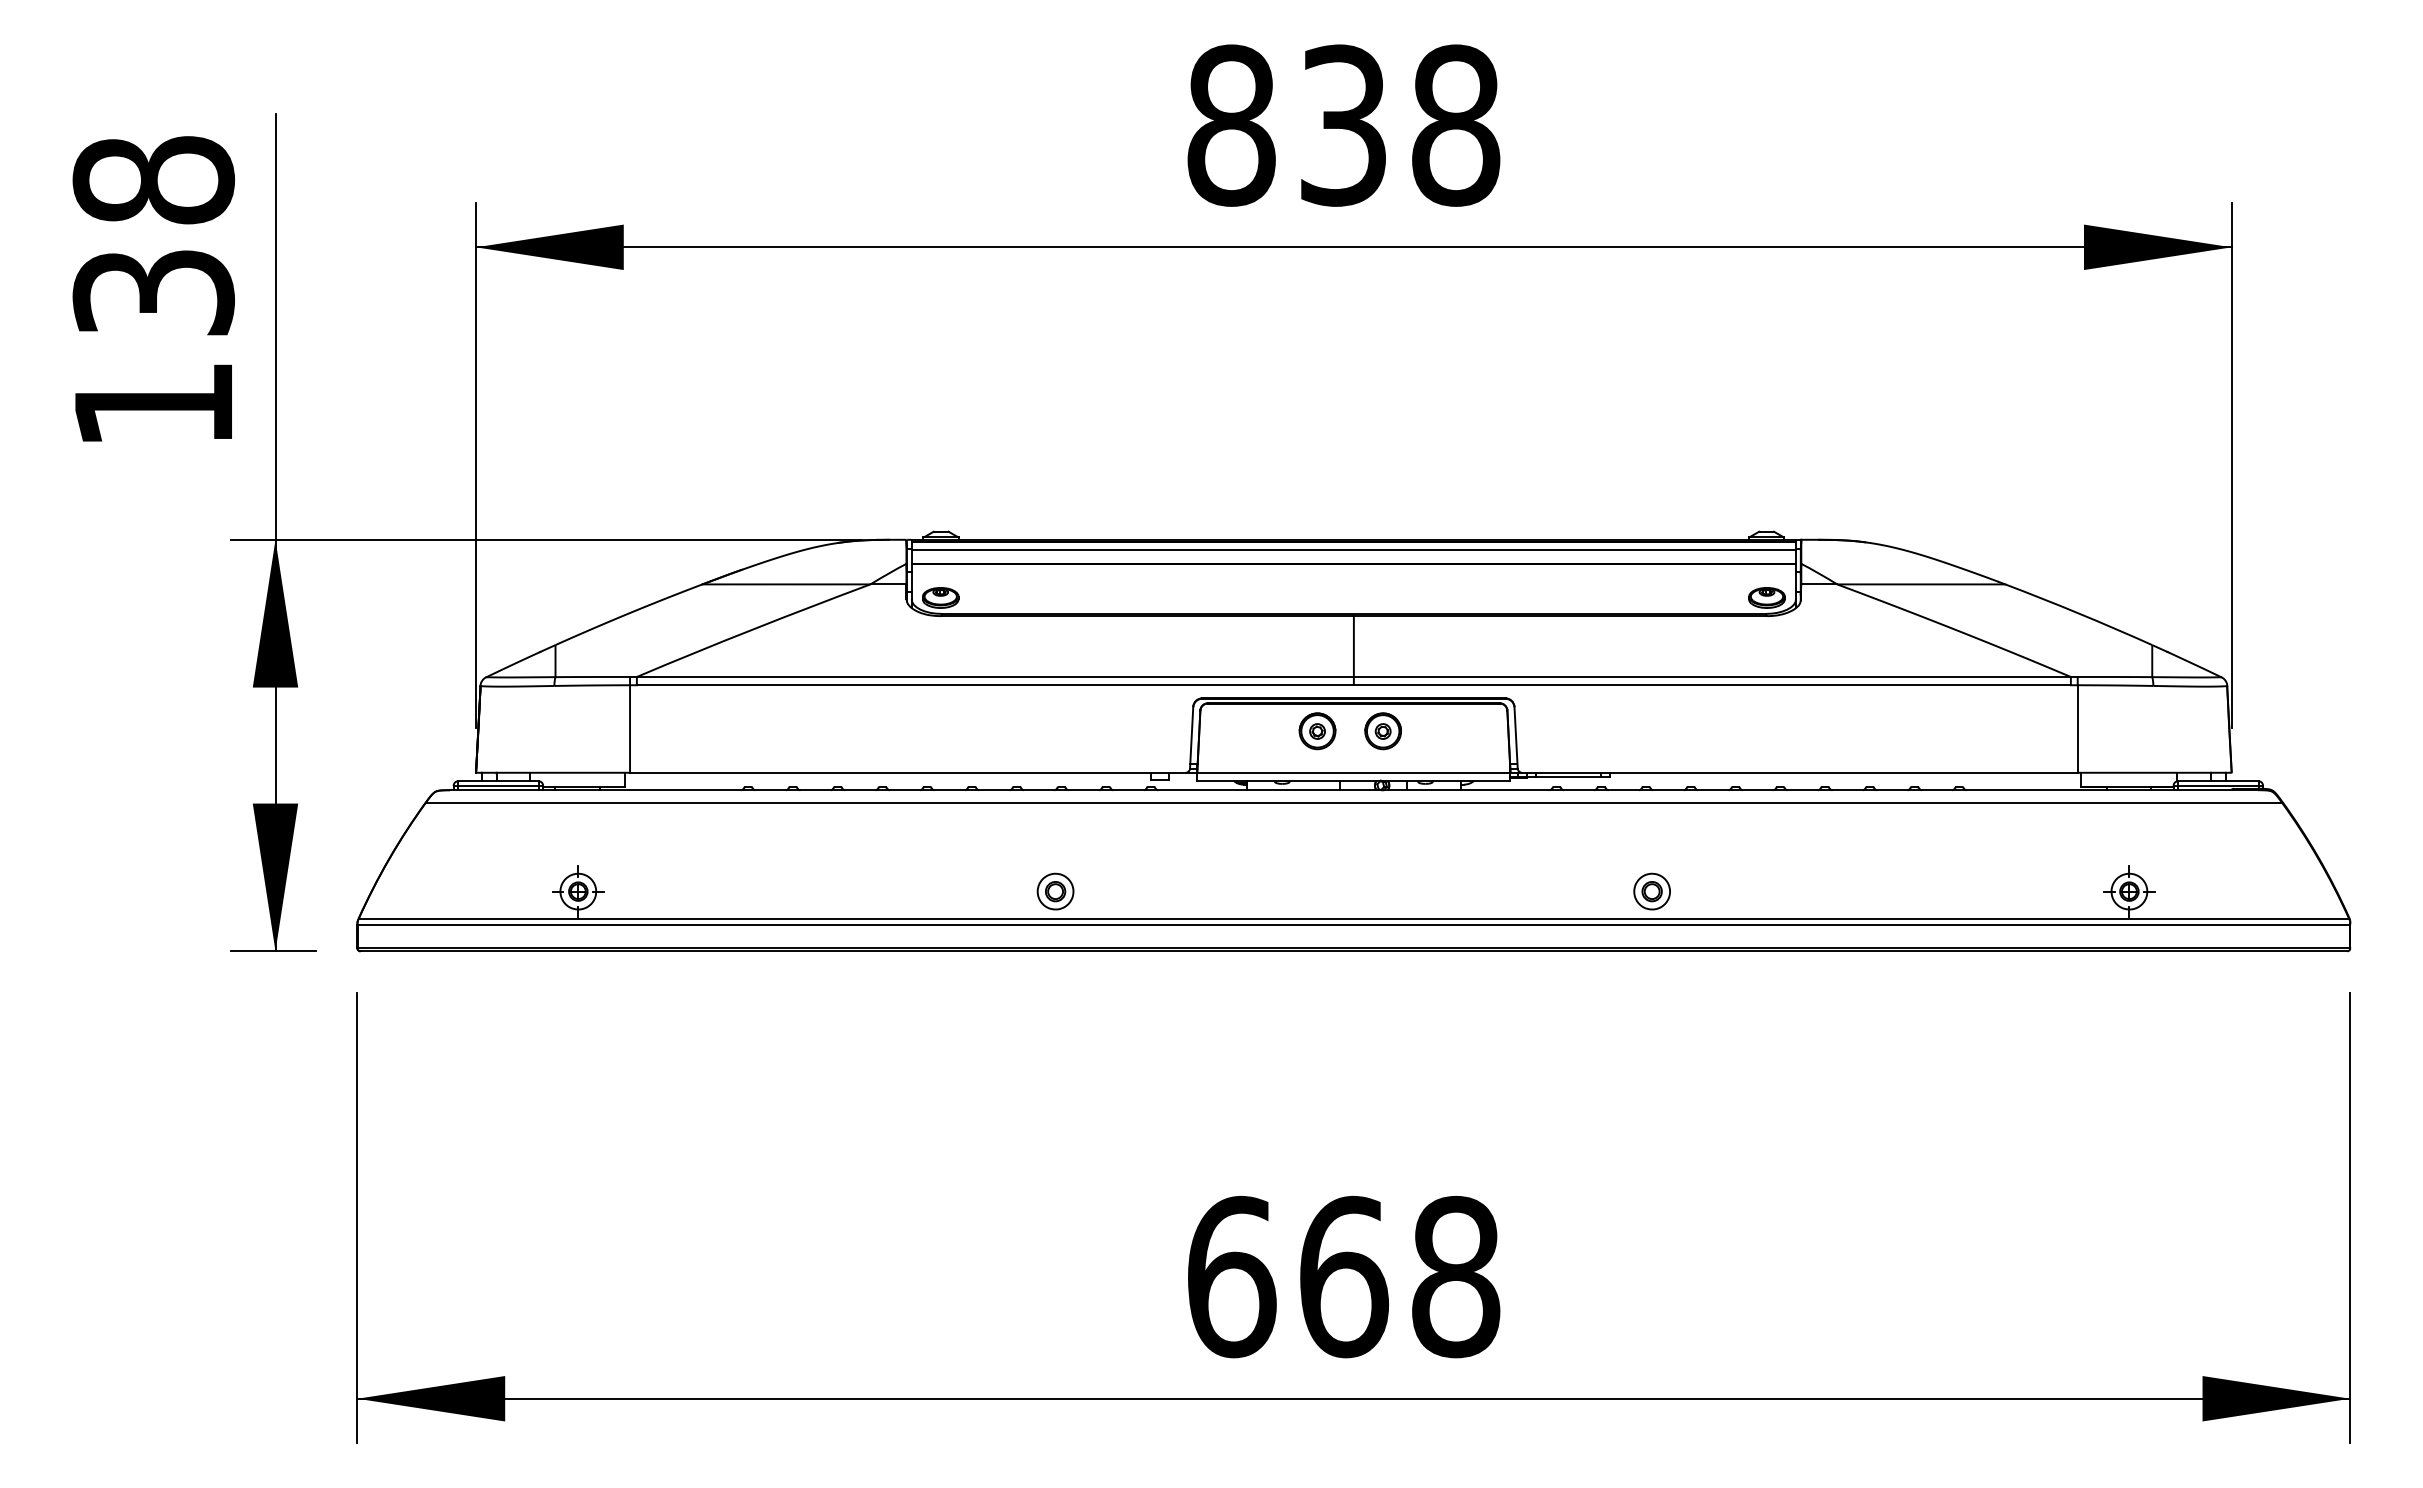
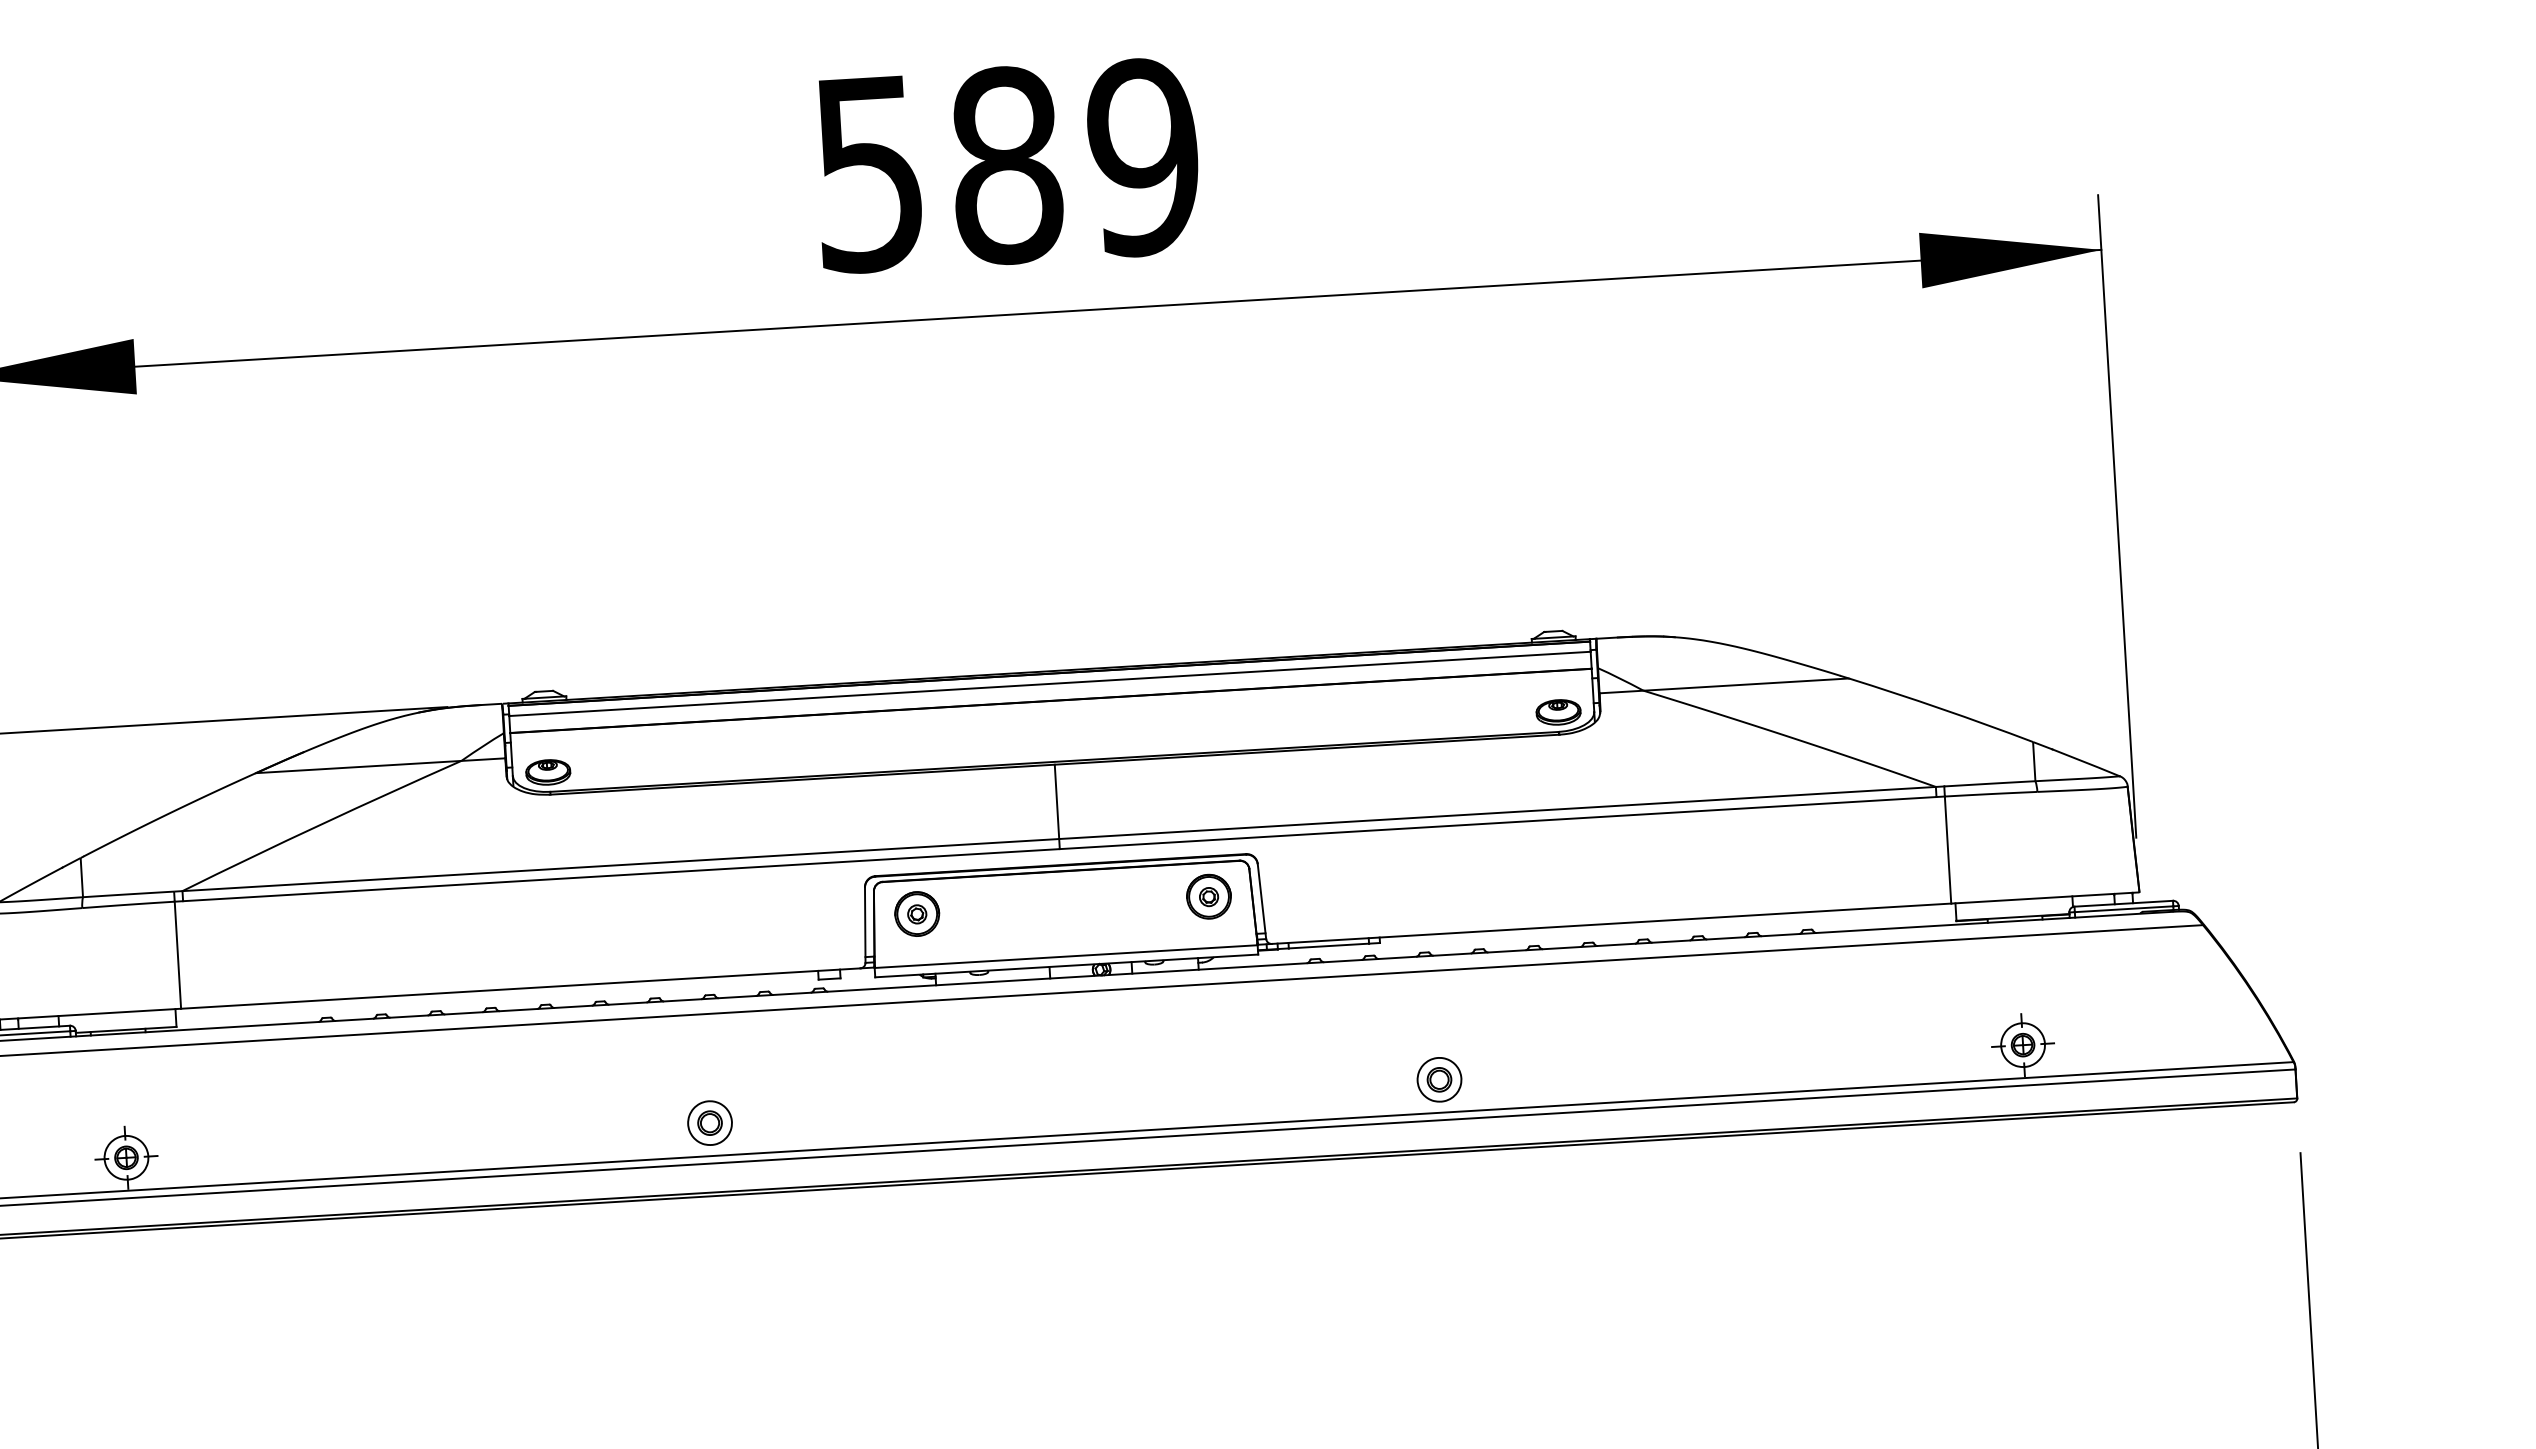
text: (1343, 125) -> (1006, 165), 838 -> 589
part: (1317, 731) -> (917, 914), moved
part: (1382, 731) -> (1208, 897), moved

